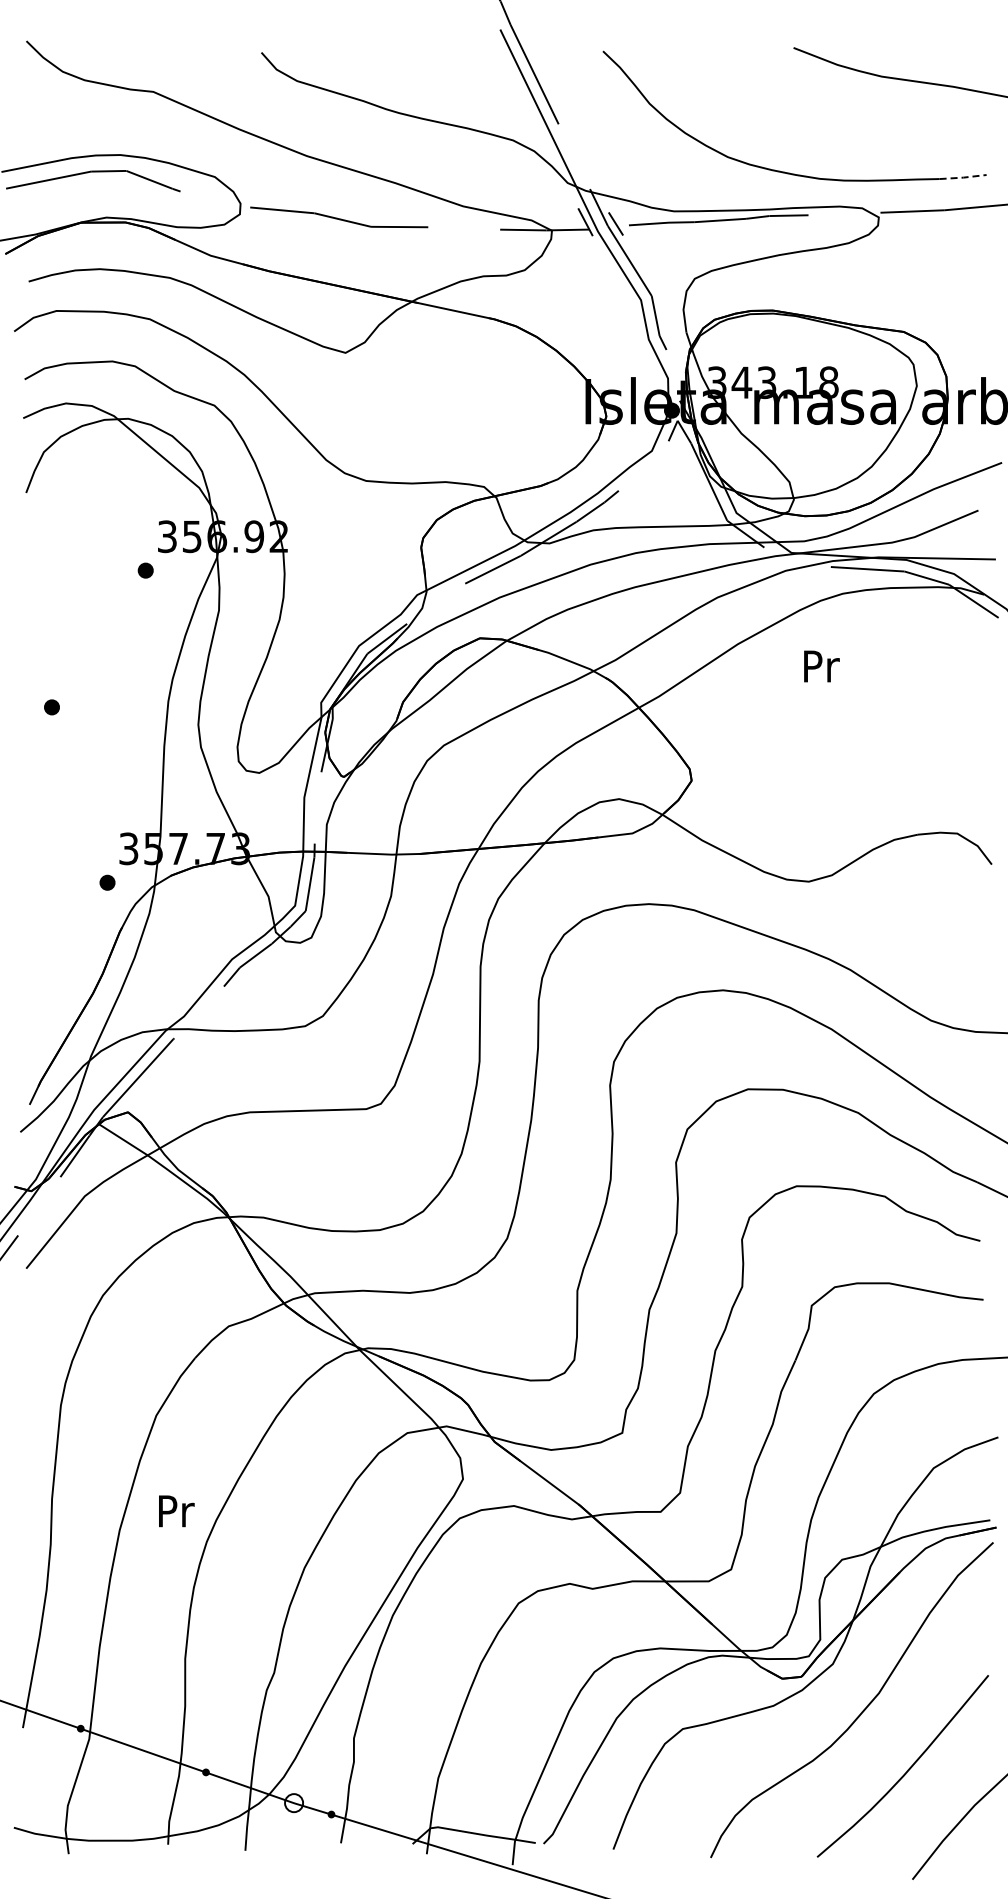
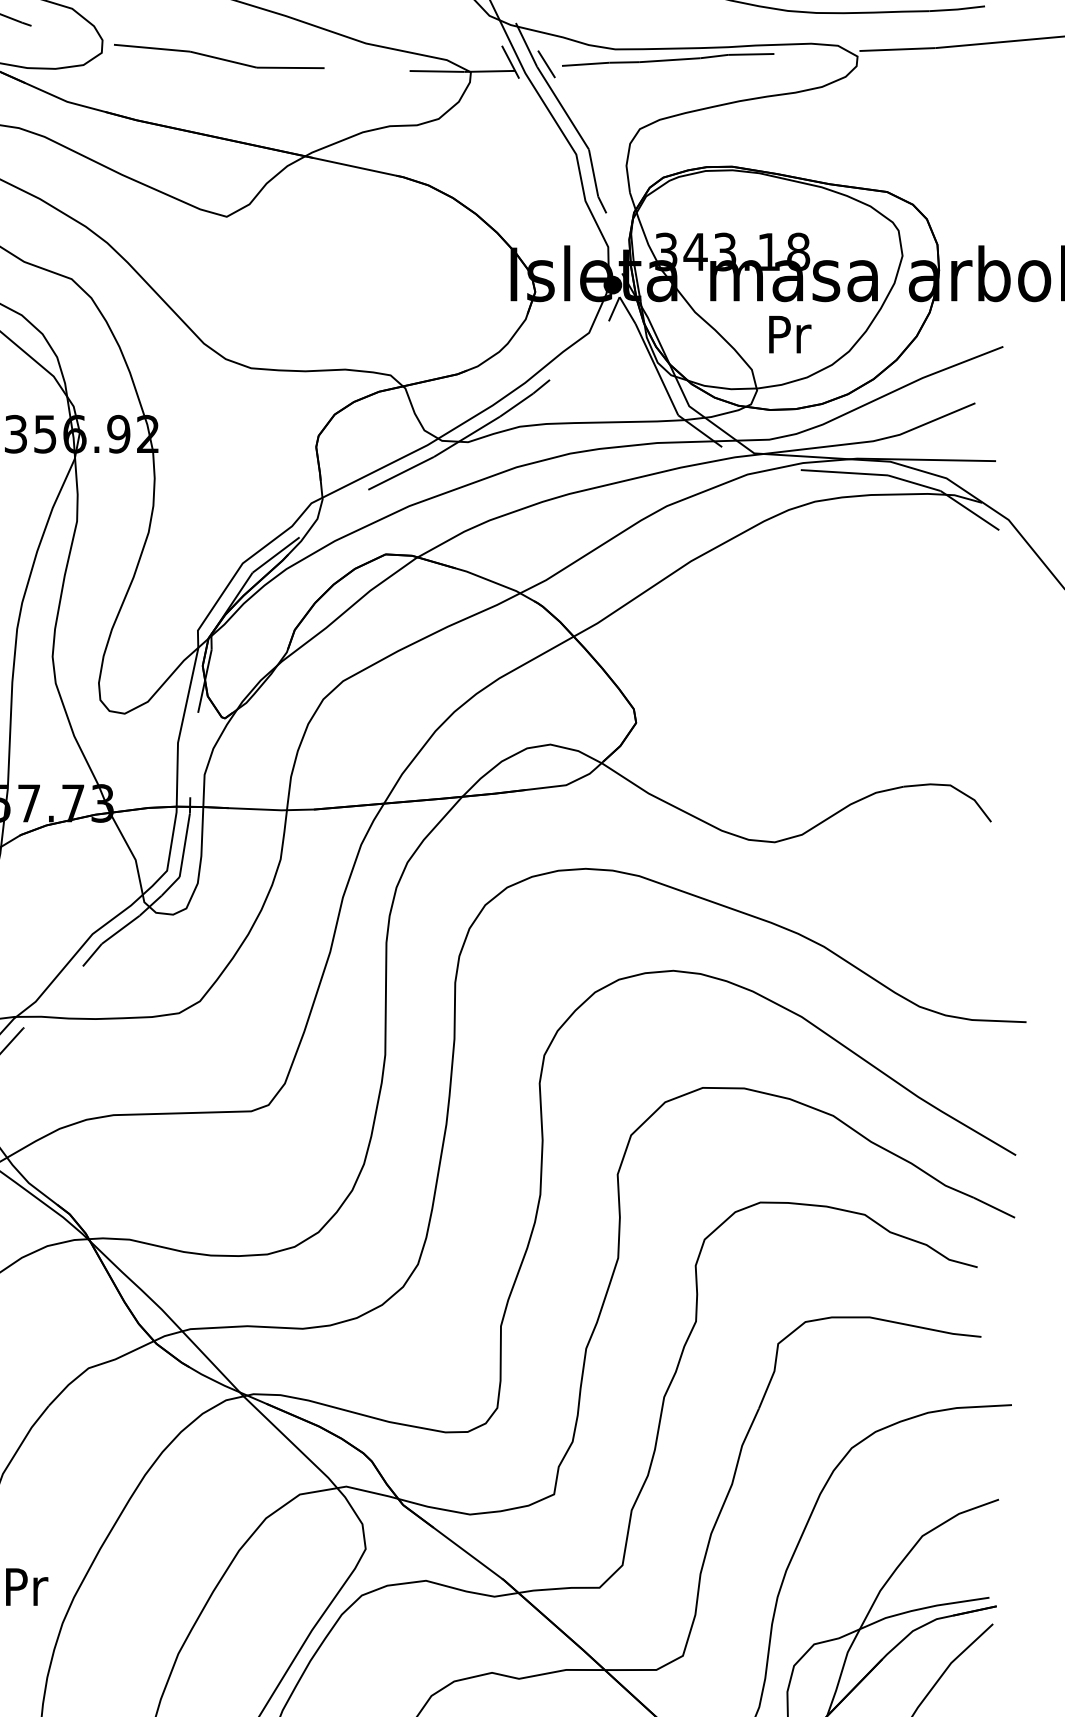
line: (963, 177) -> (957, 9), dashed -> solid
text: (821, 666) -> (789, 334), moved

